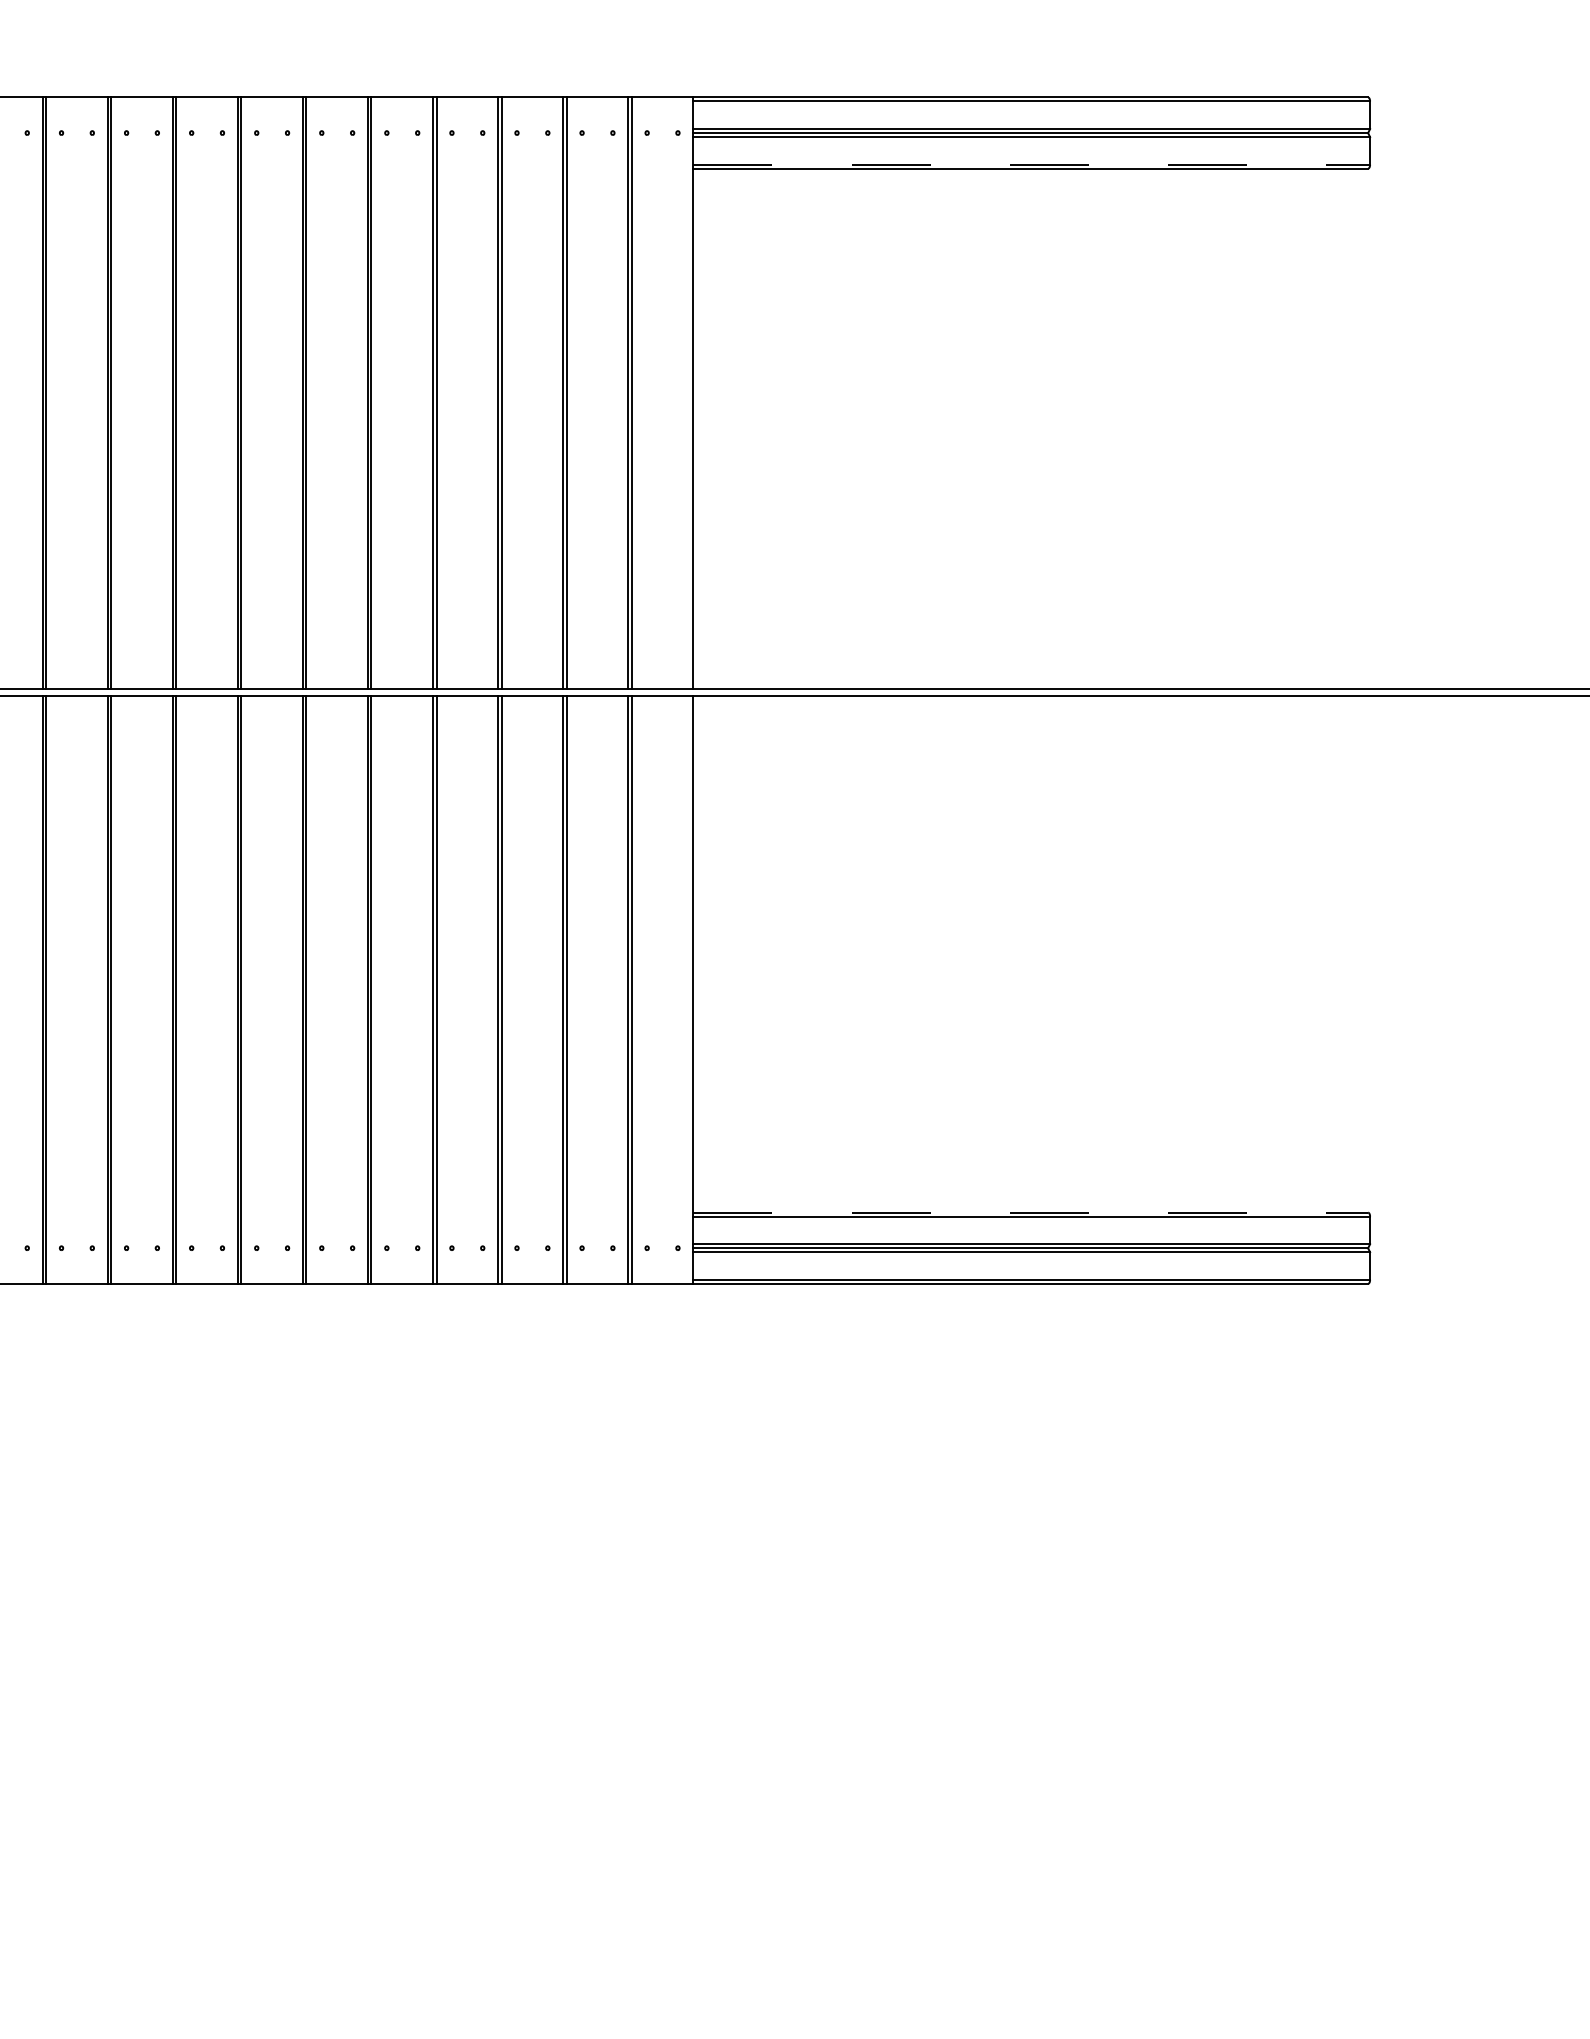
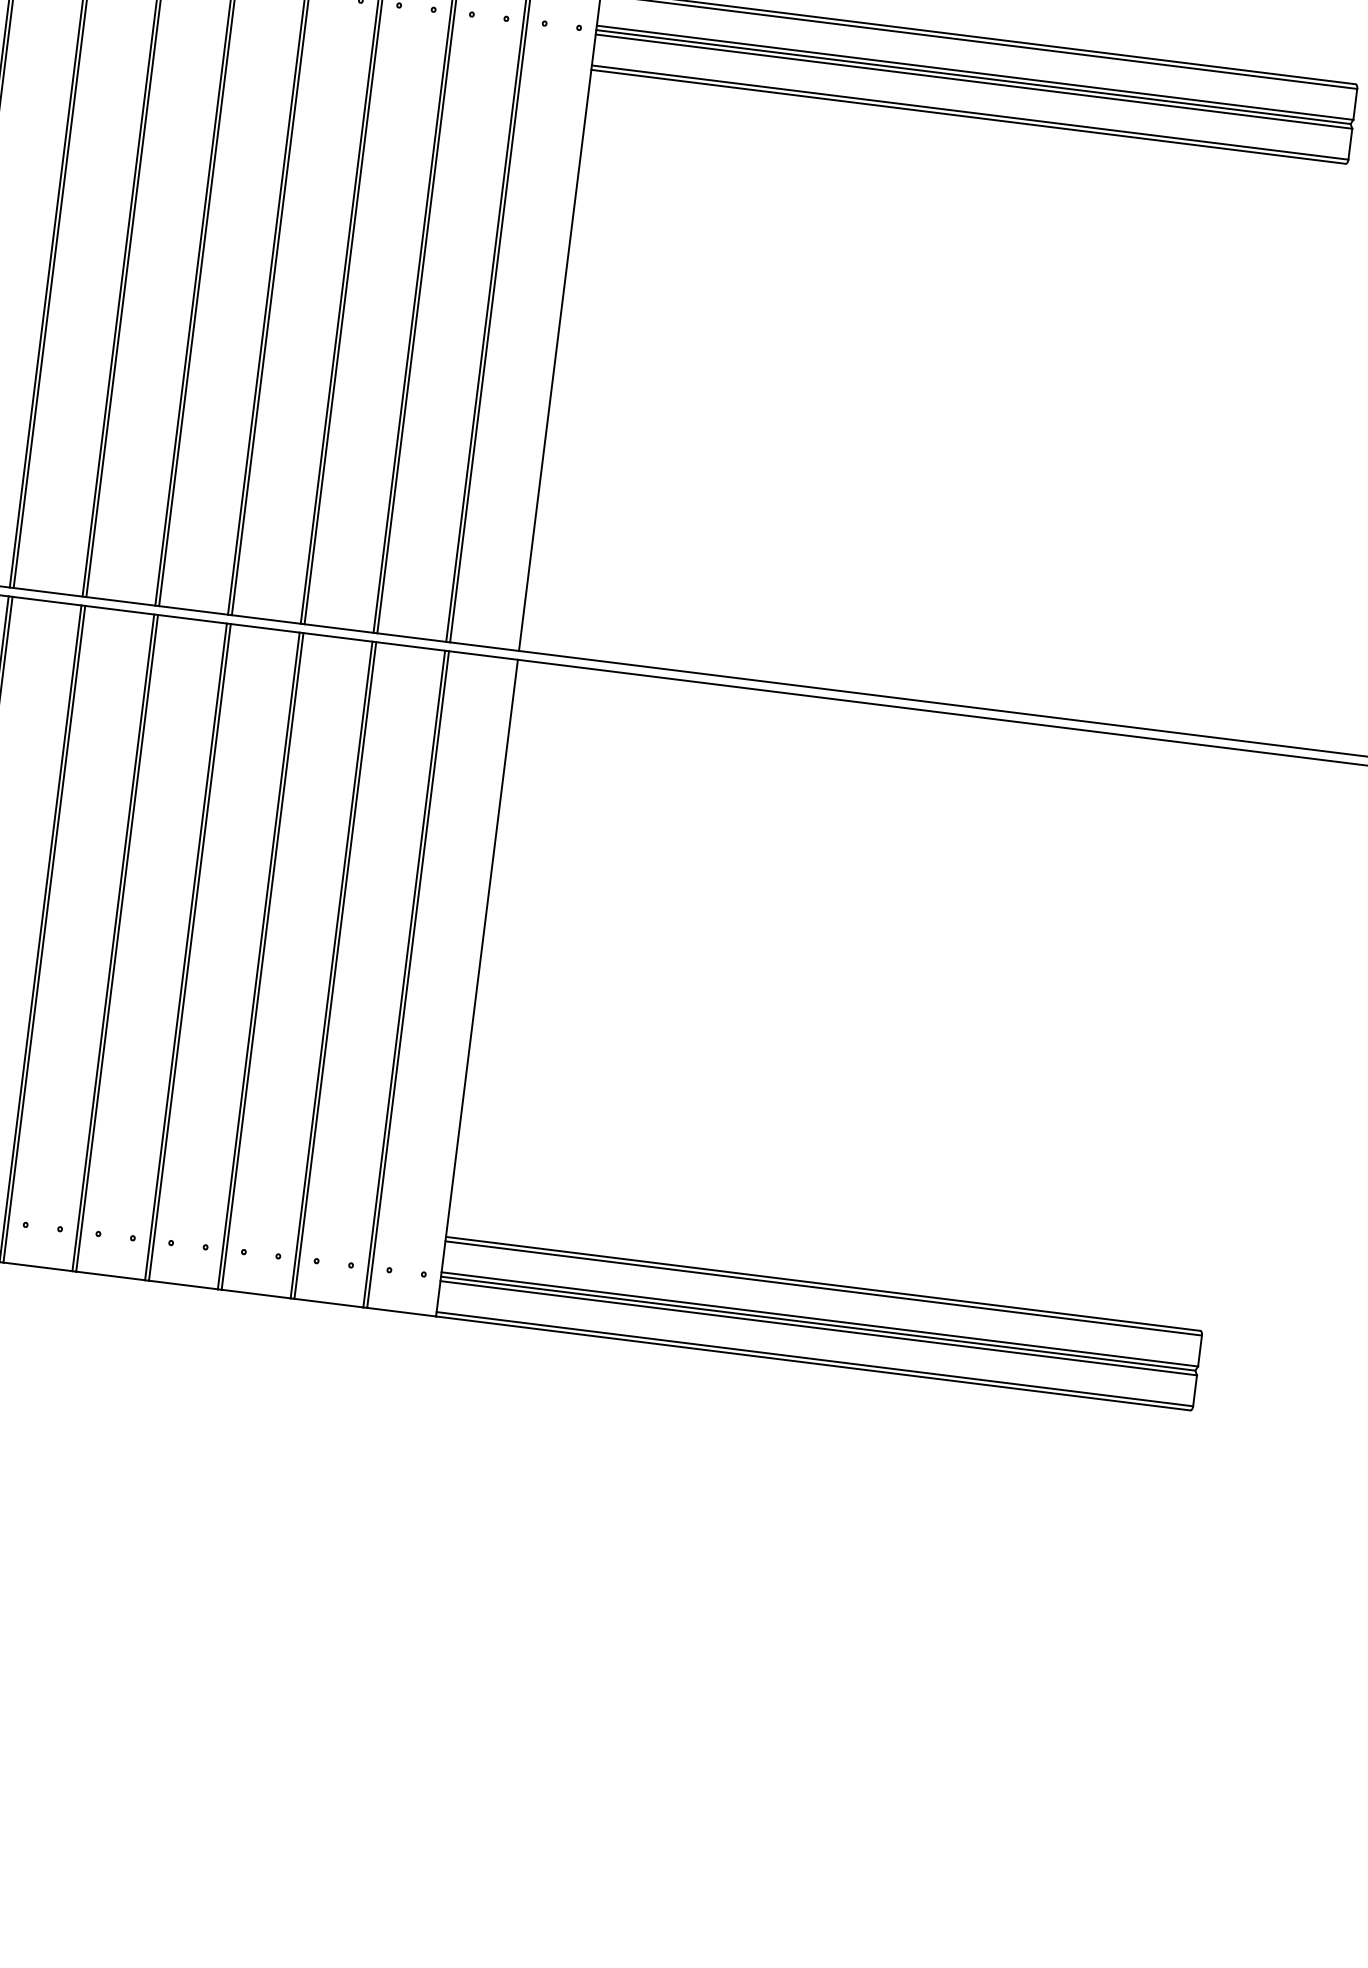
line: (1032, 164) -> (971, 112), dashed -> solid
line: (1031, 1212) -> (824, 1283), dashed -> solid

